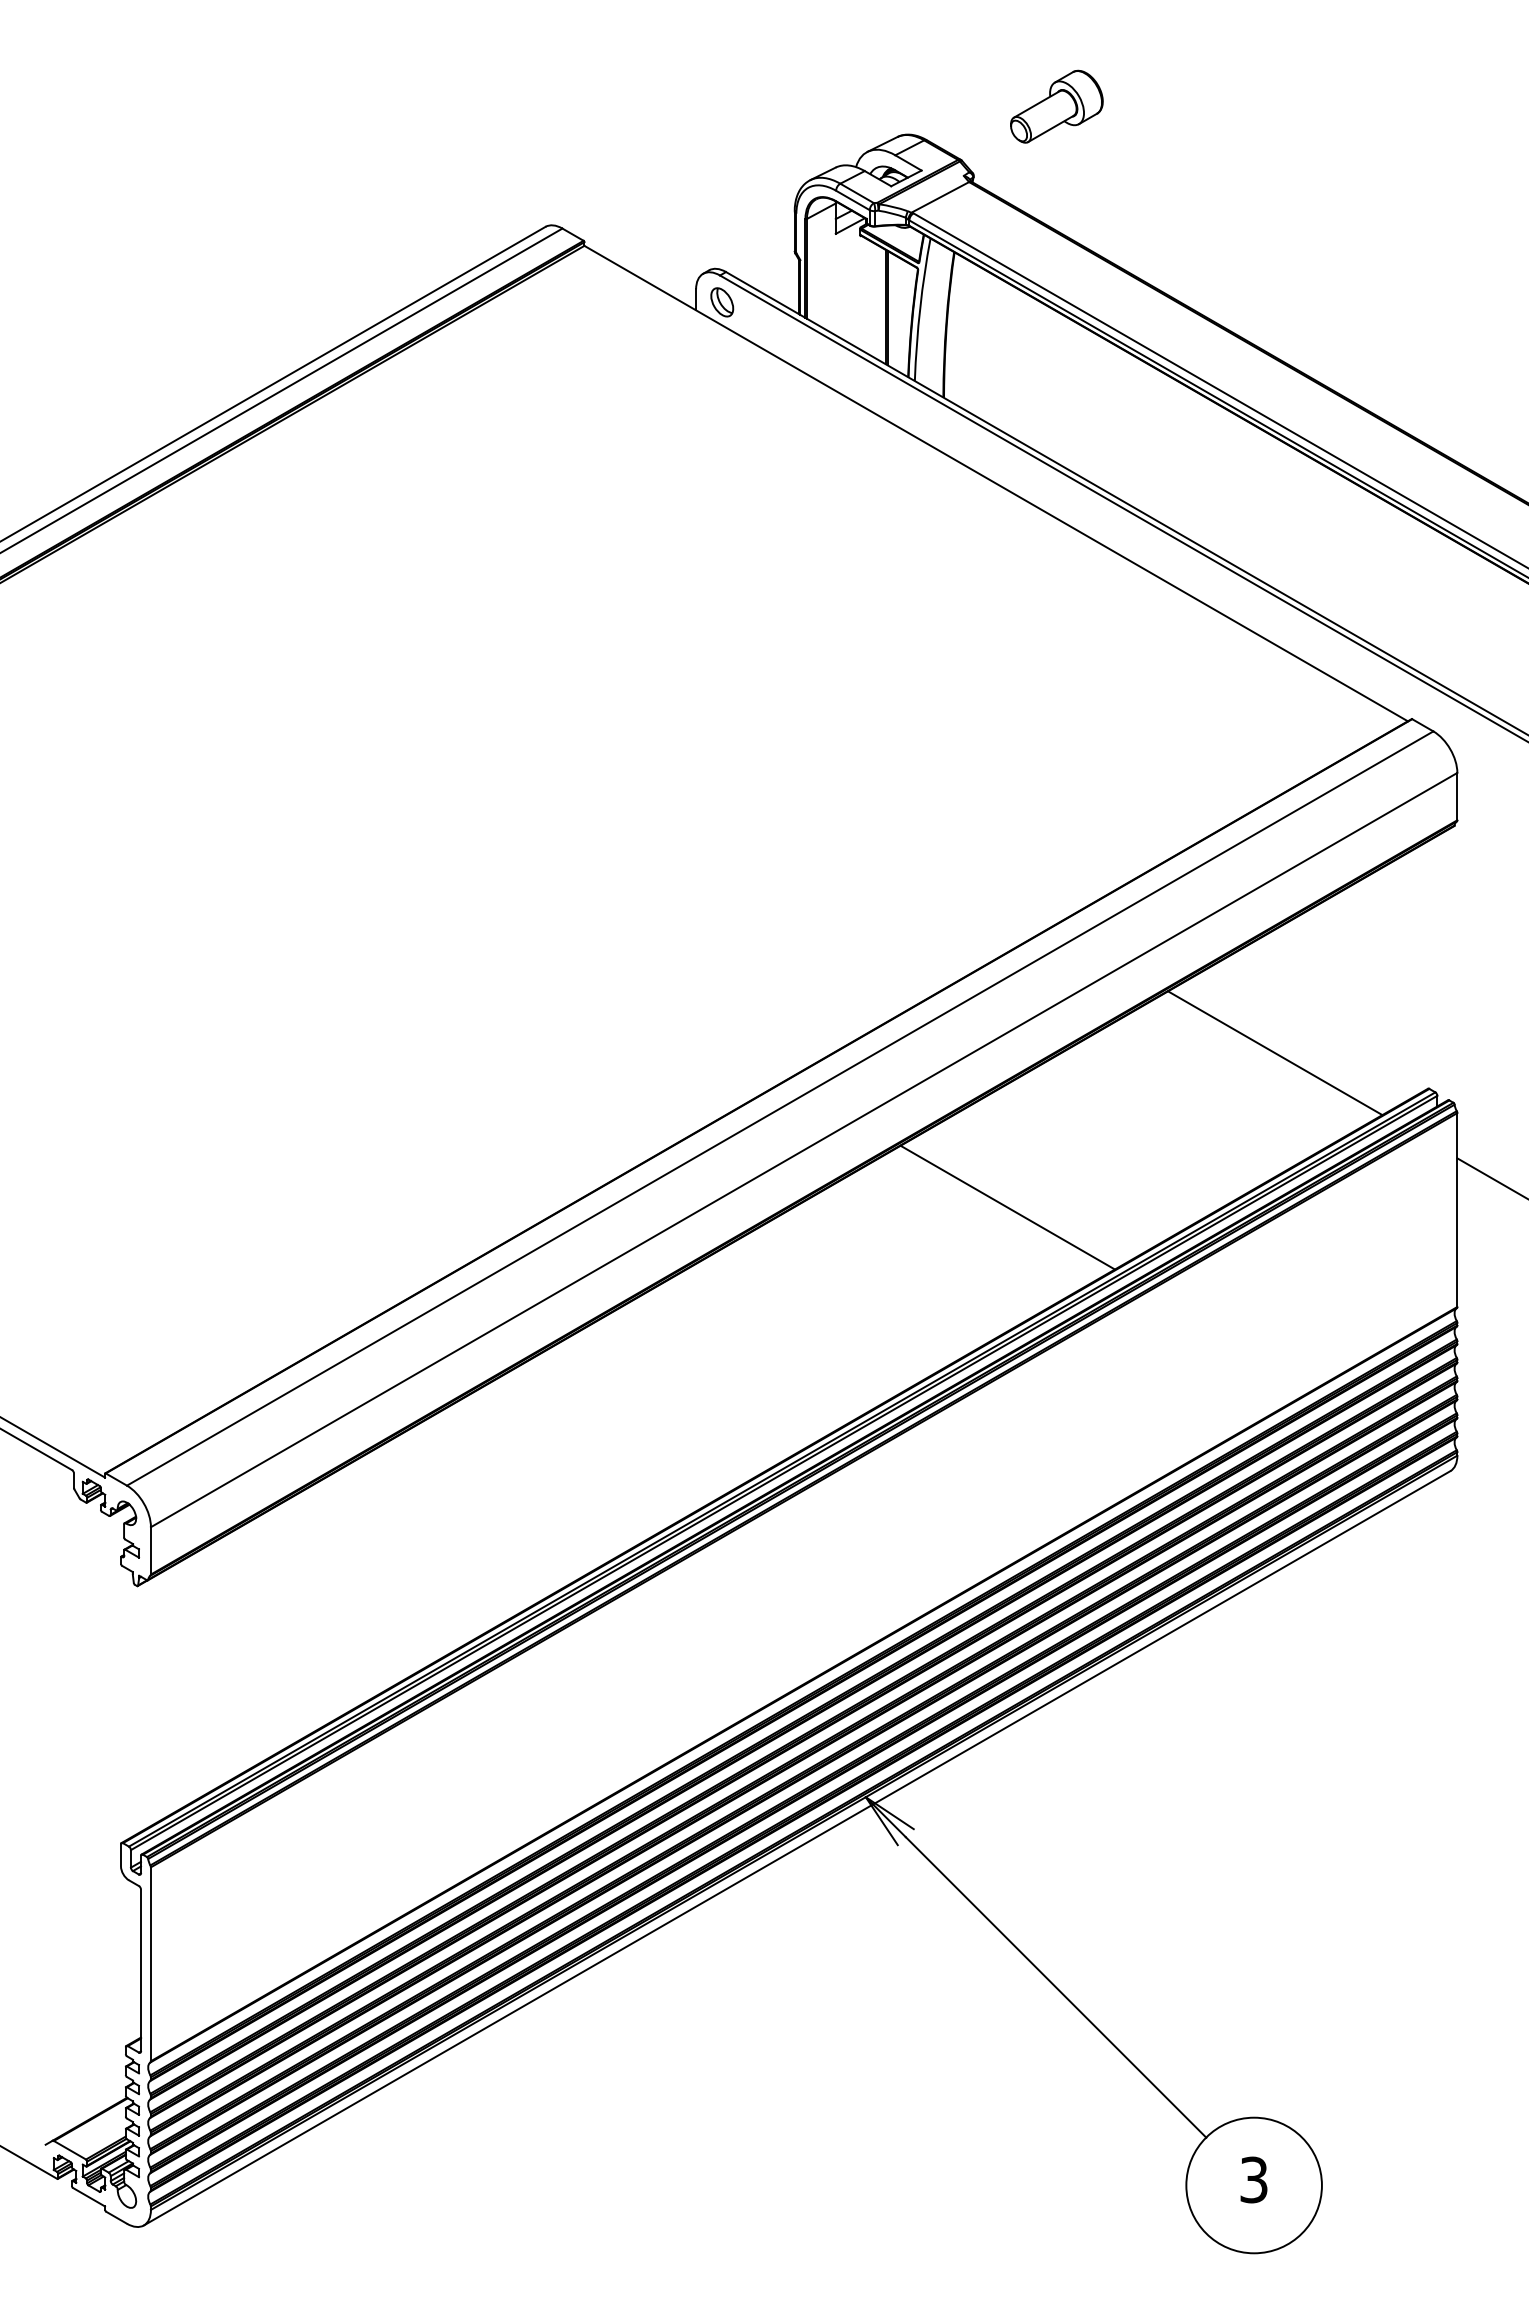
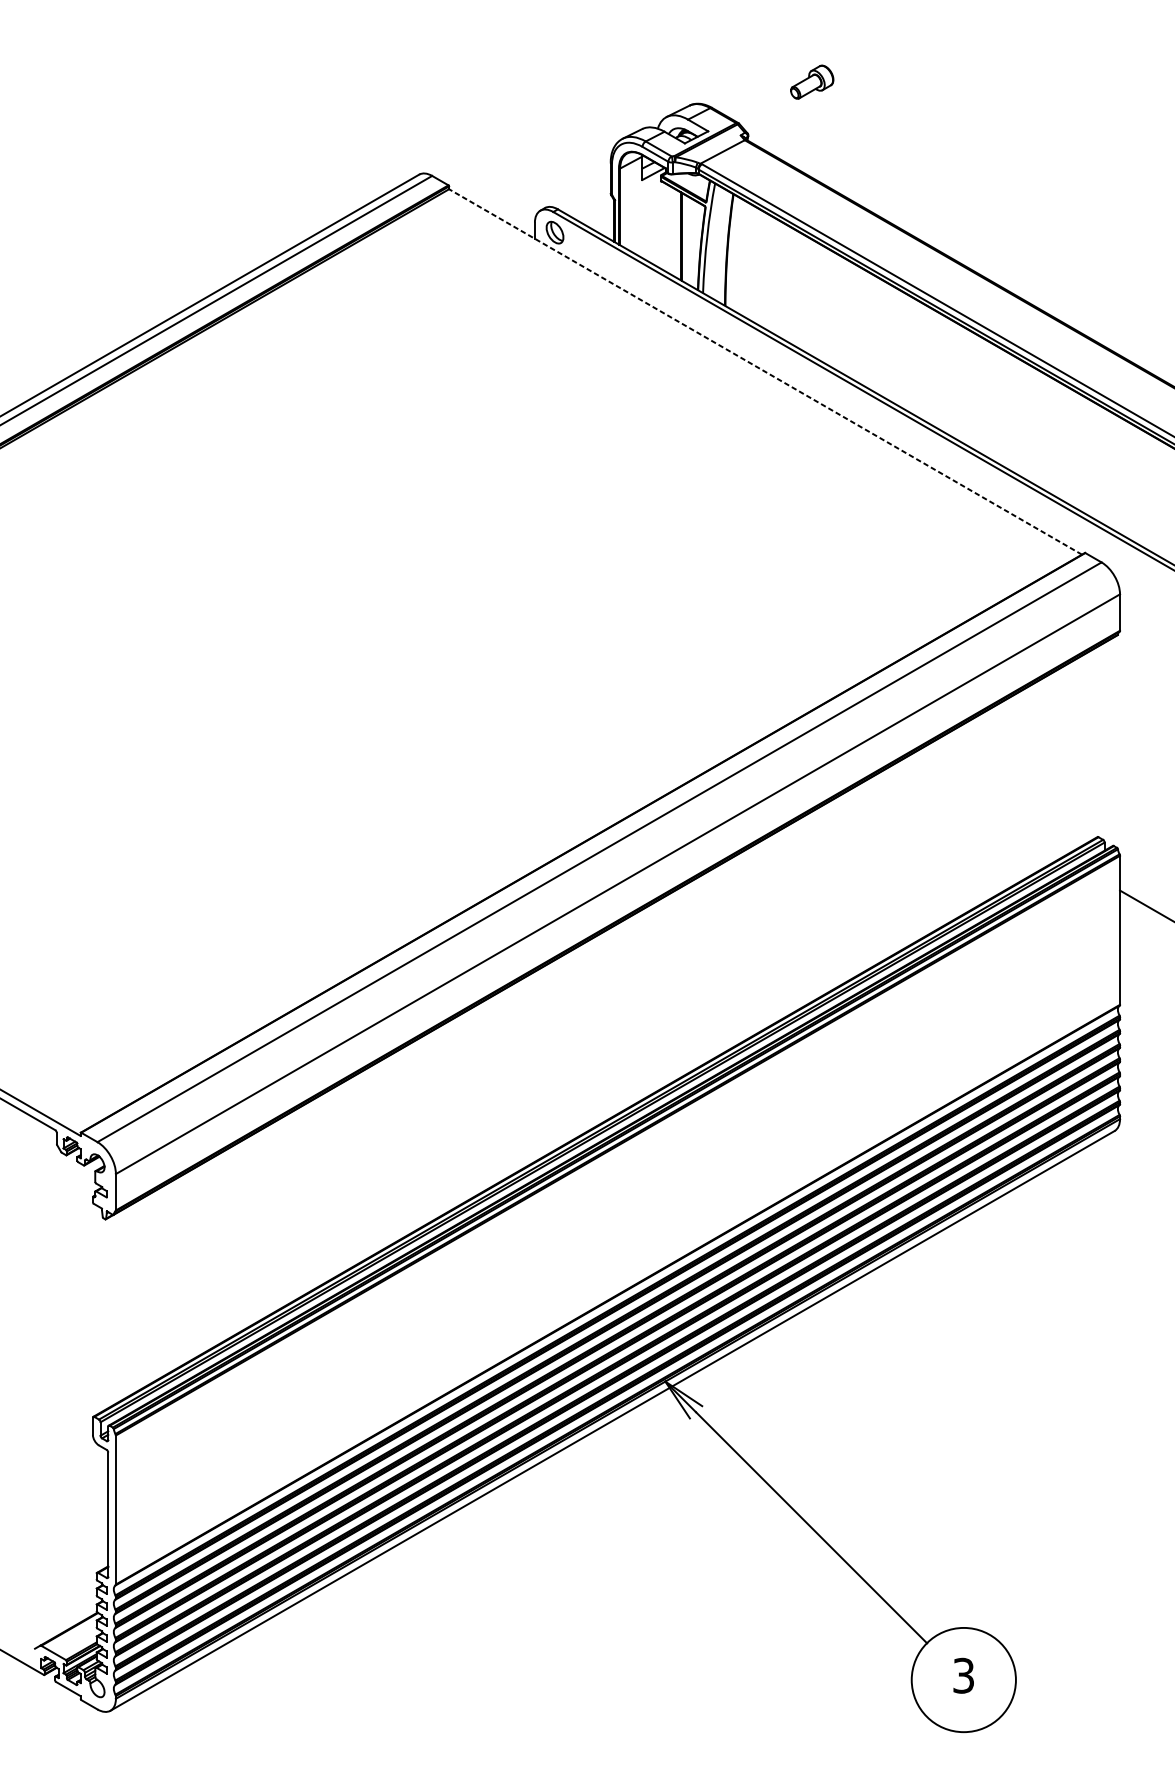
part: (1056, 106) -> (811, 82), size x0.6
line: (995, 483) -> (765, 371), solid -> dashed
line: (1275, 1053) -> (980, 809), removed
line: (1007, 1207) -> (774, 928), removed

